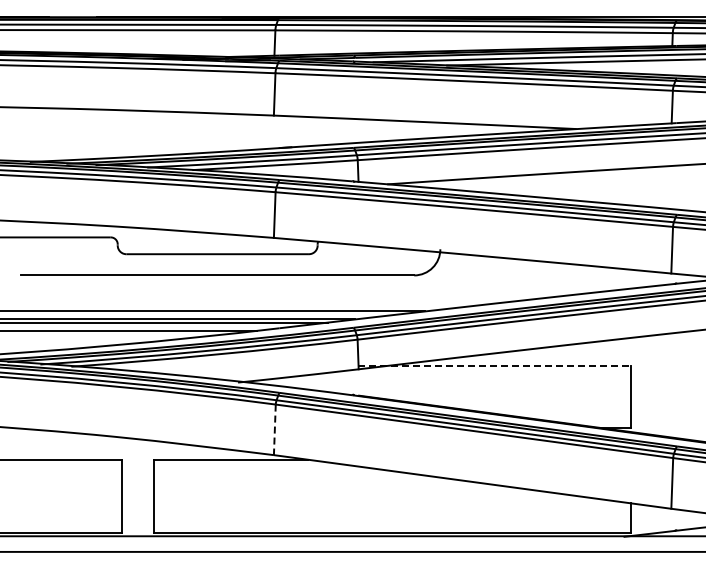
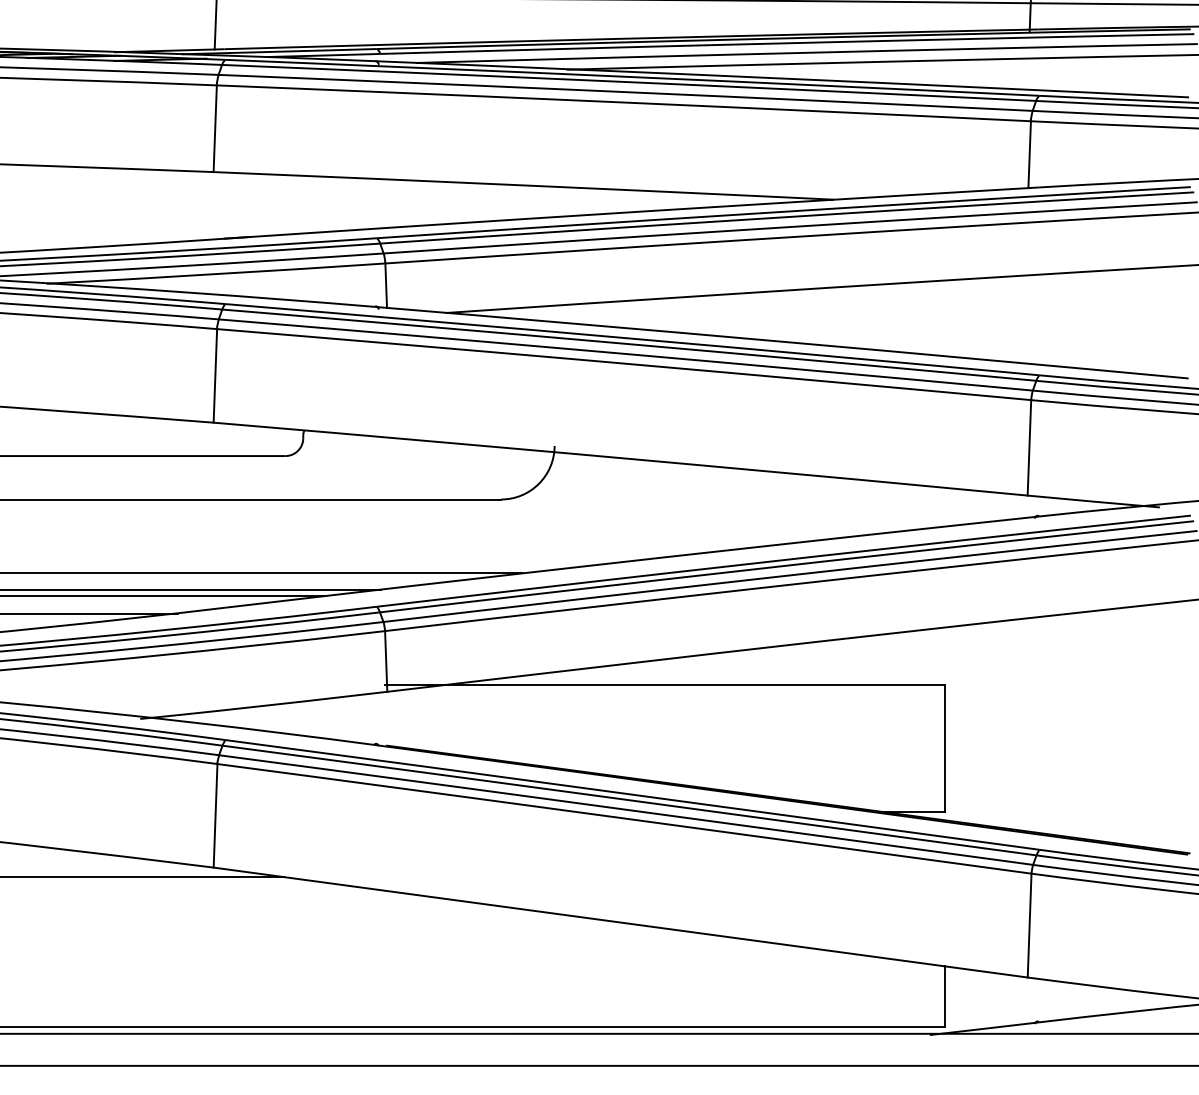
line: (494, 366) -> (665, 686), dashed -> solid
line: (274, 430) -> (214, 817), dashed -> solid

